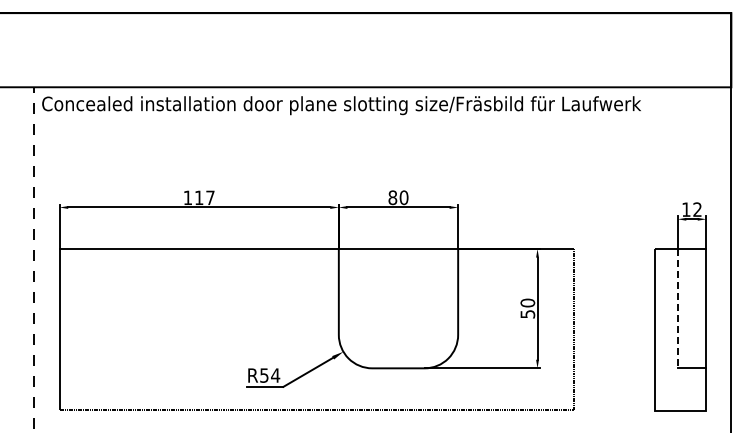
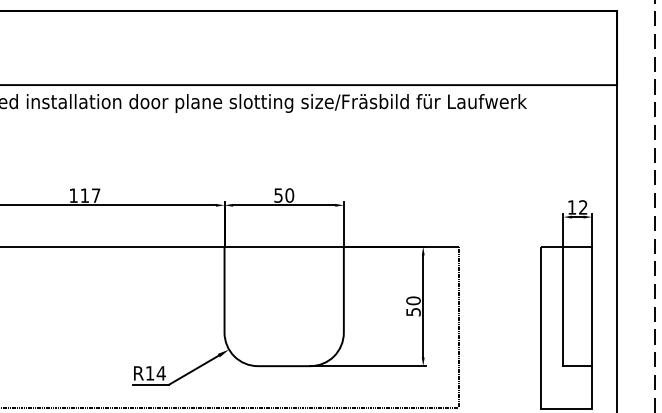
text: (392, 197) -> (278, 195), 80 -> 50
line: (677, 308) -> (563, 306), dashed -> solid
text: (264, 375) -> (150, 373), R54 -> R14

